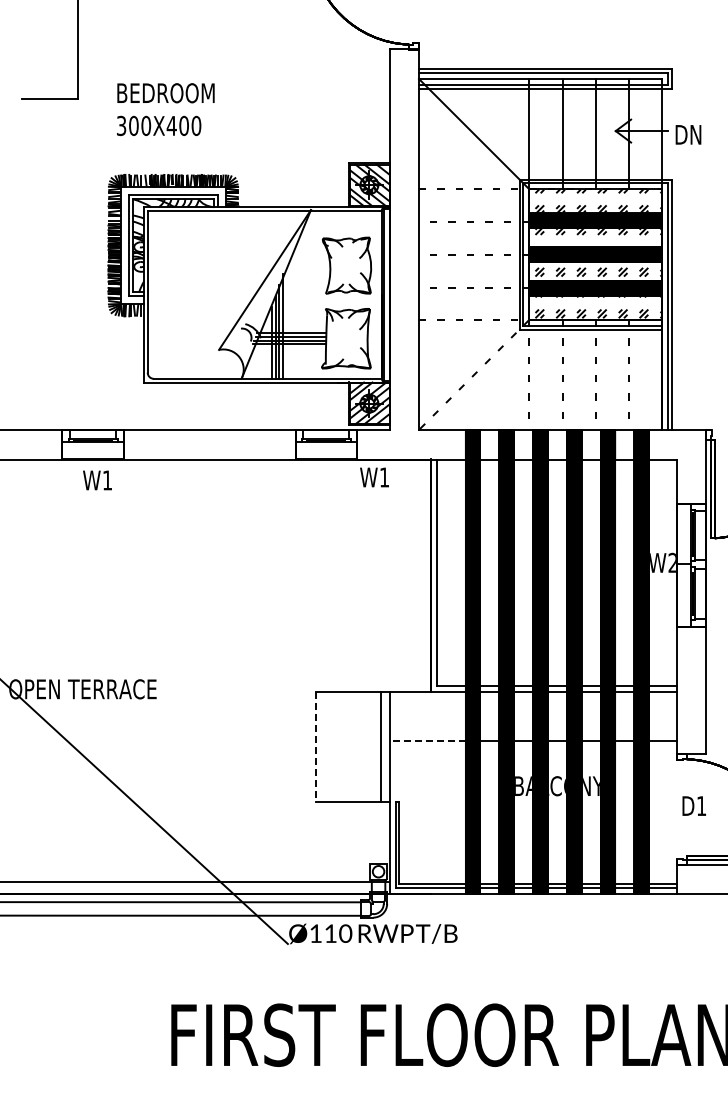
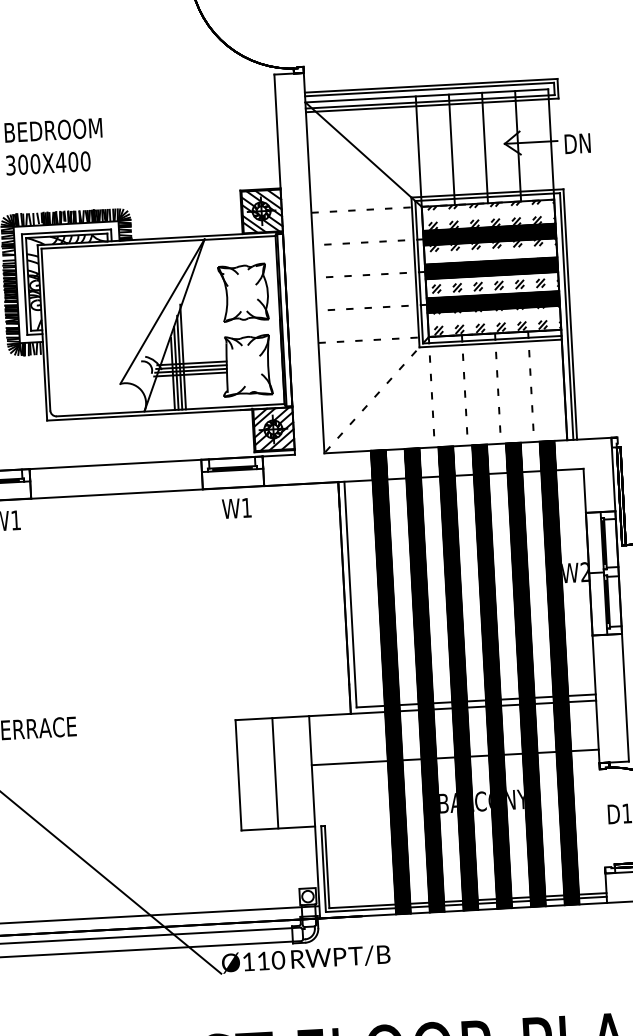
text: (374, 477) -> (236, 508), moved
line: (427, 740) -> (349, 762), dashed -> solid
line: (380, 746) -> (275, 772), moved
line: (315, 747) -> (238, 775), dashed -> solid

